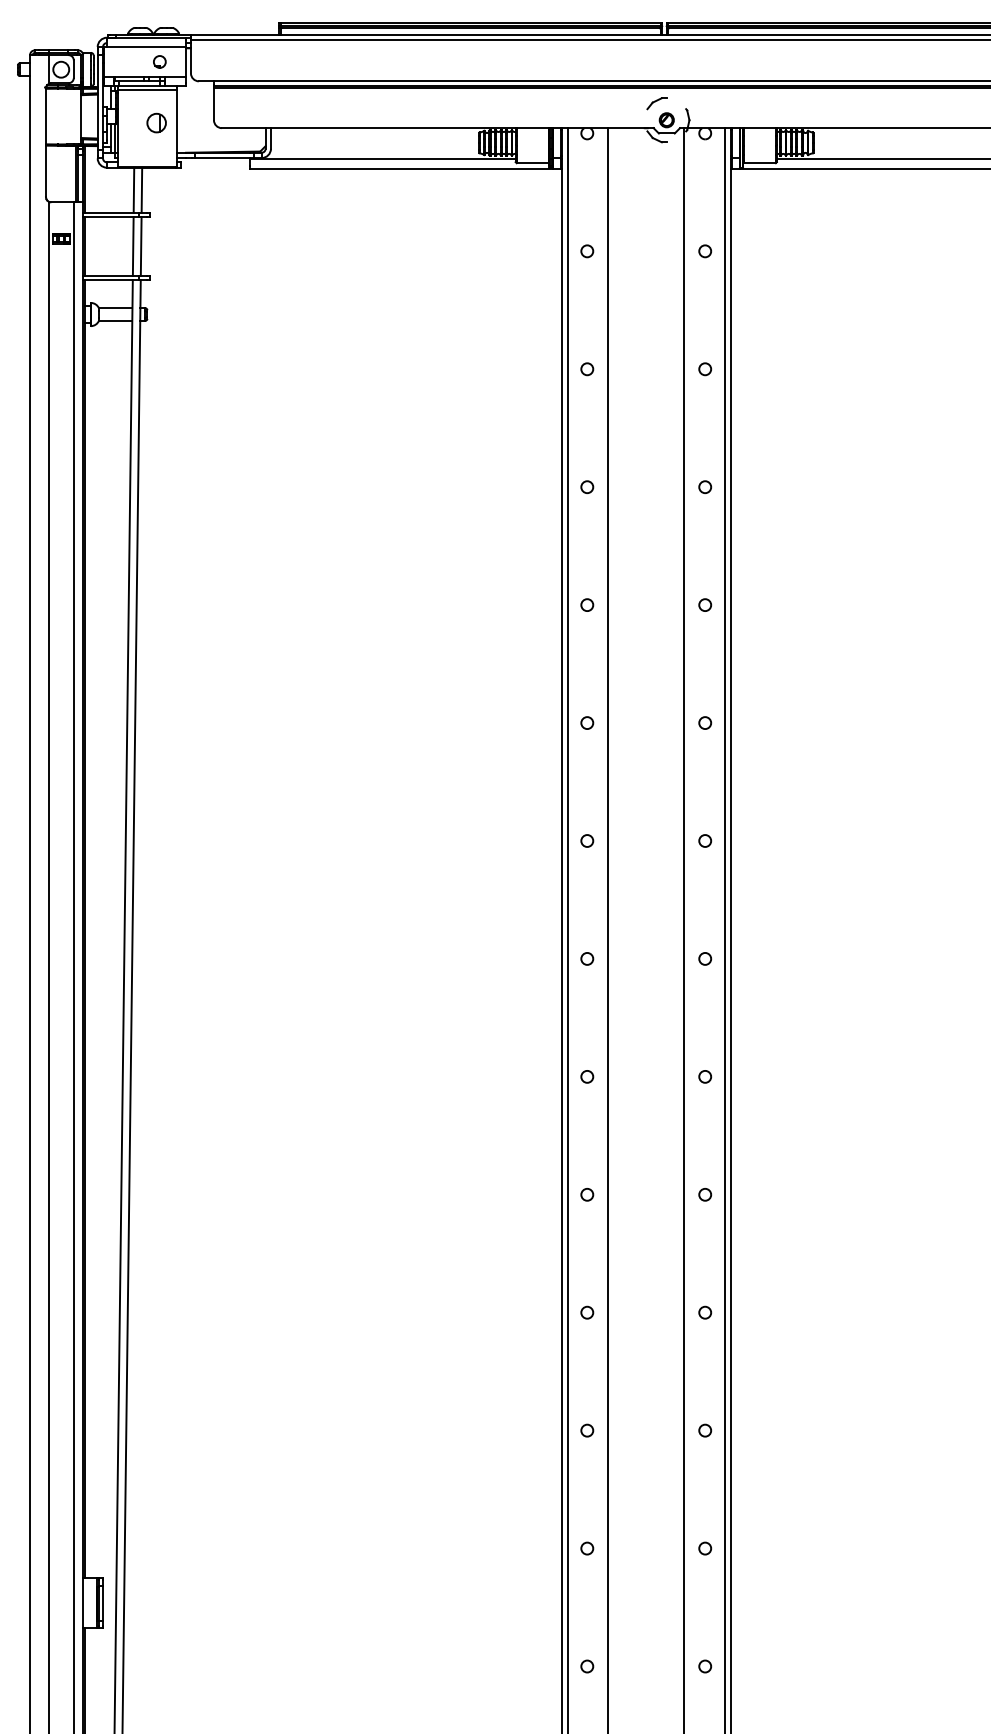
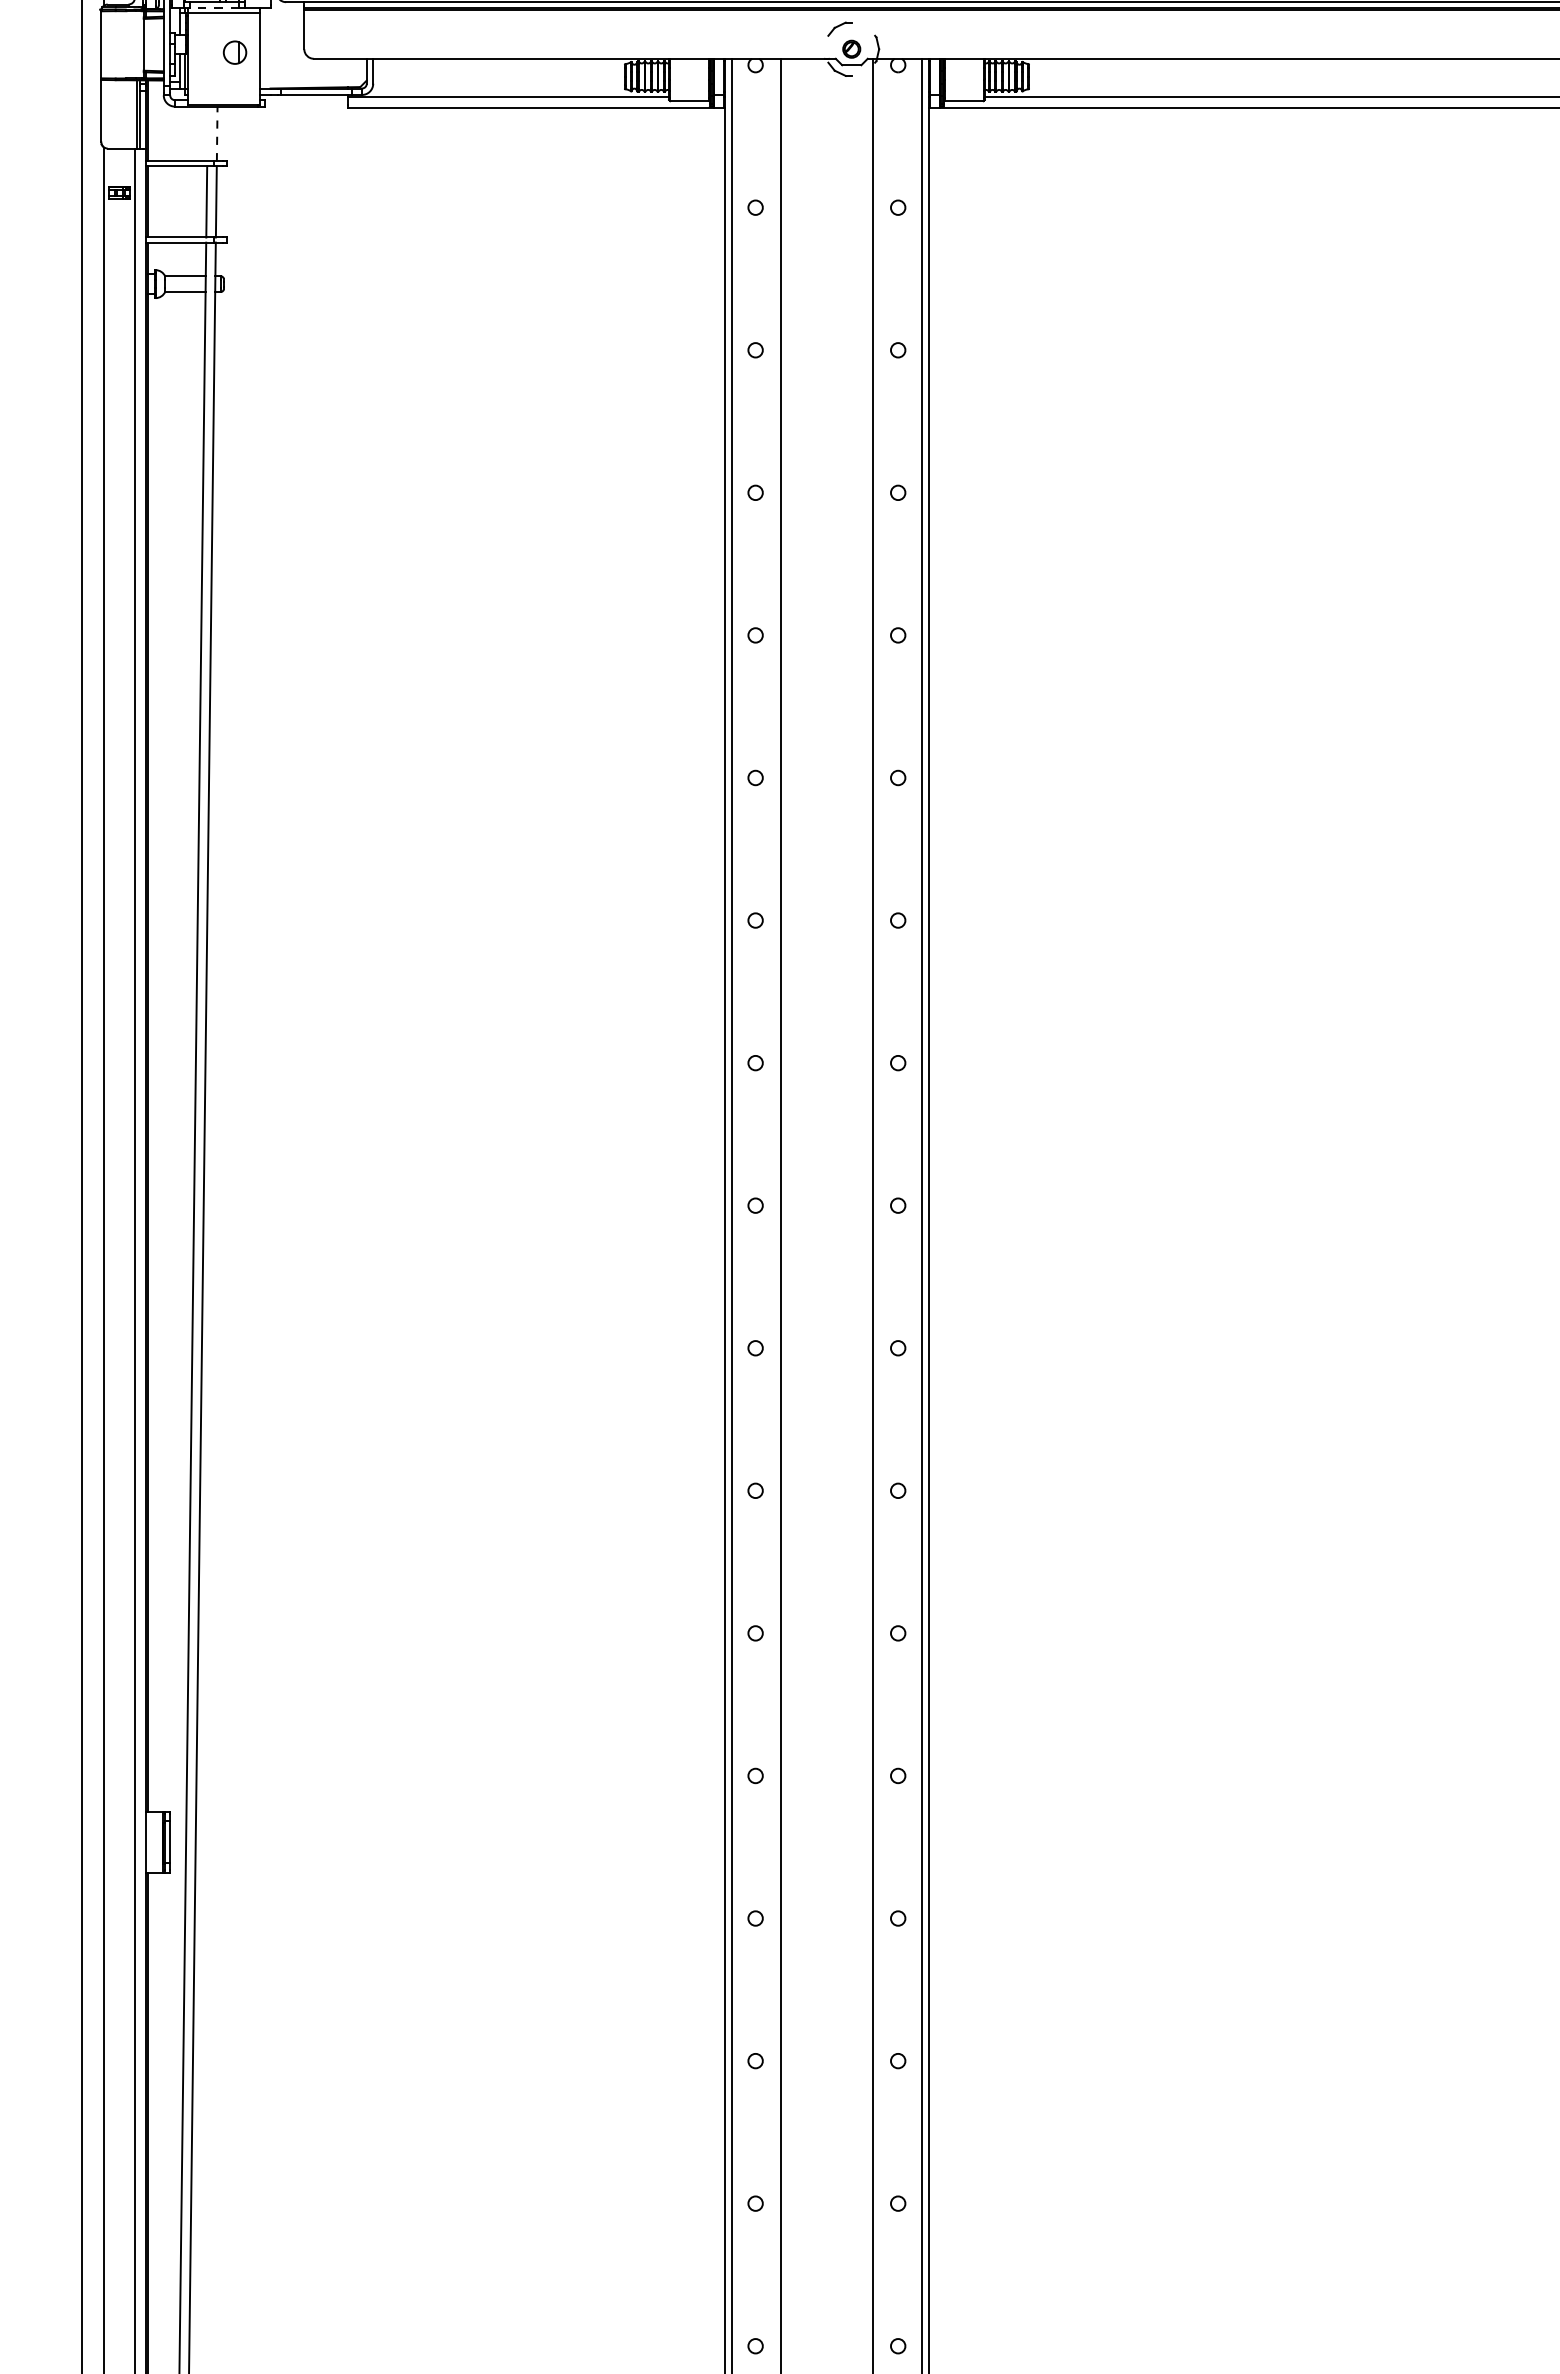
line: (138, 85) -> (213, 7), solid -> dashed
line: (133, 189) -> (207, 133), removed
line: (142, 189) -> (217, 133), solid -> dashed

